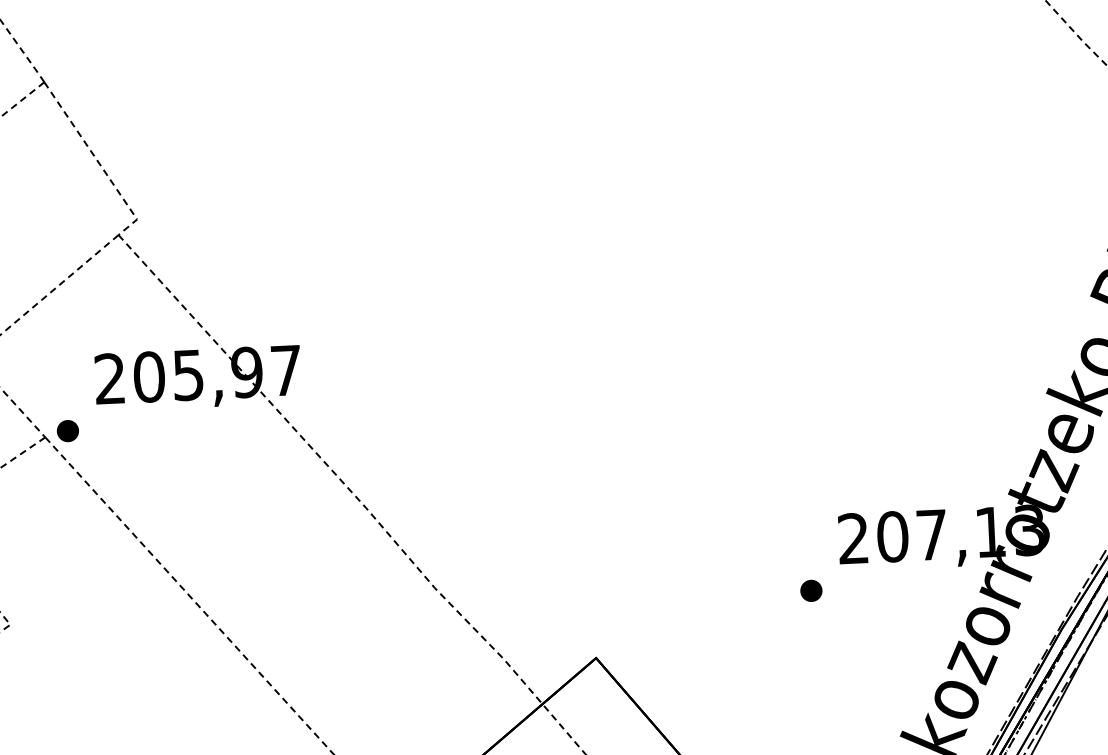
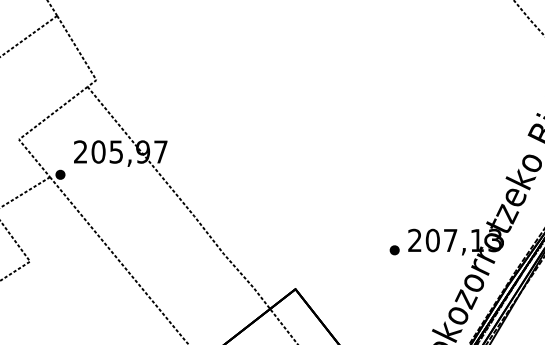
part: (810, 591) -> (394, 250), moved

